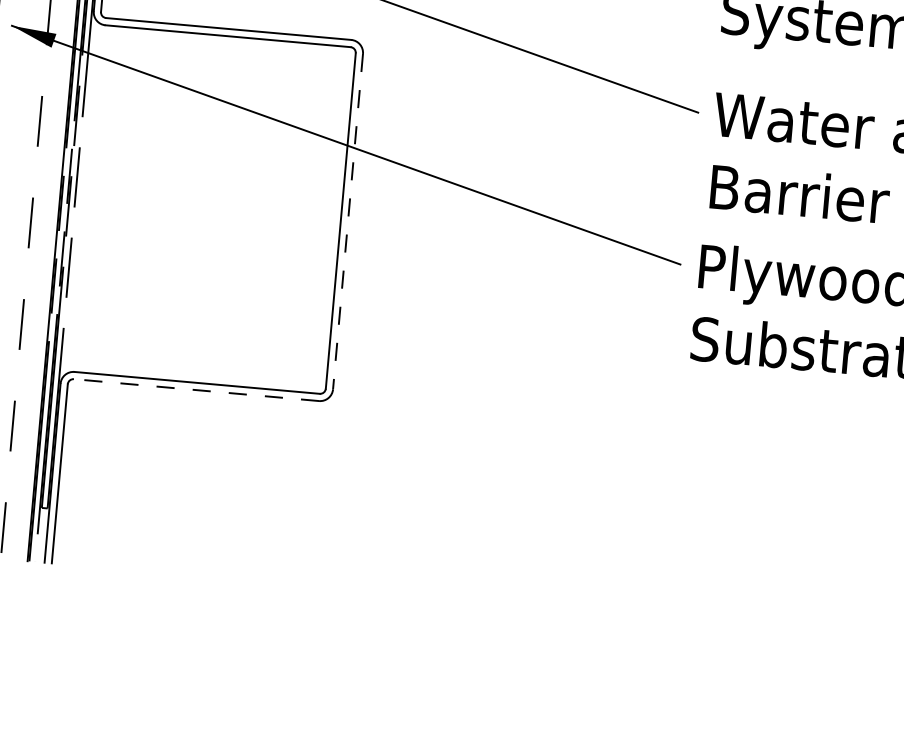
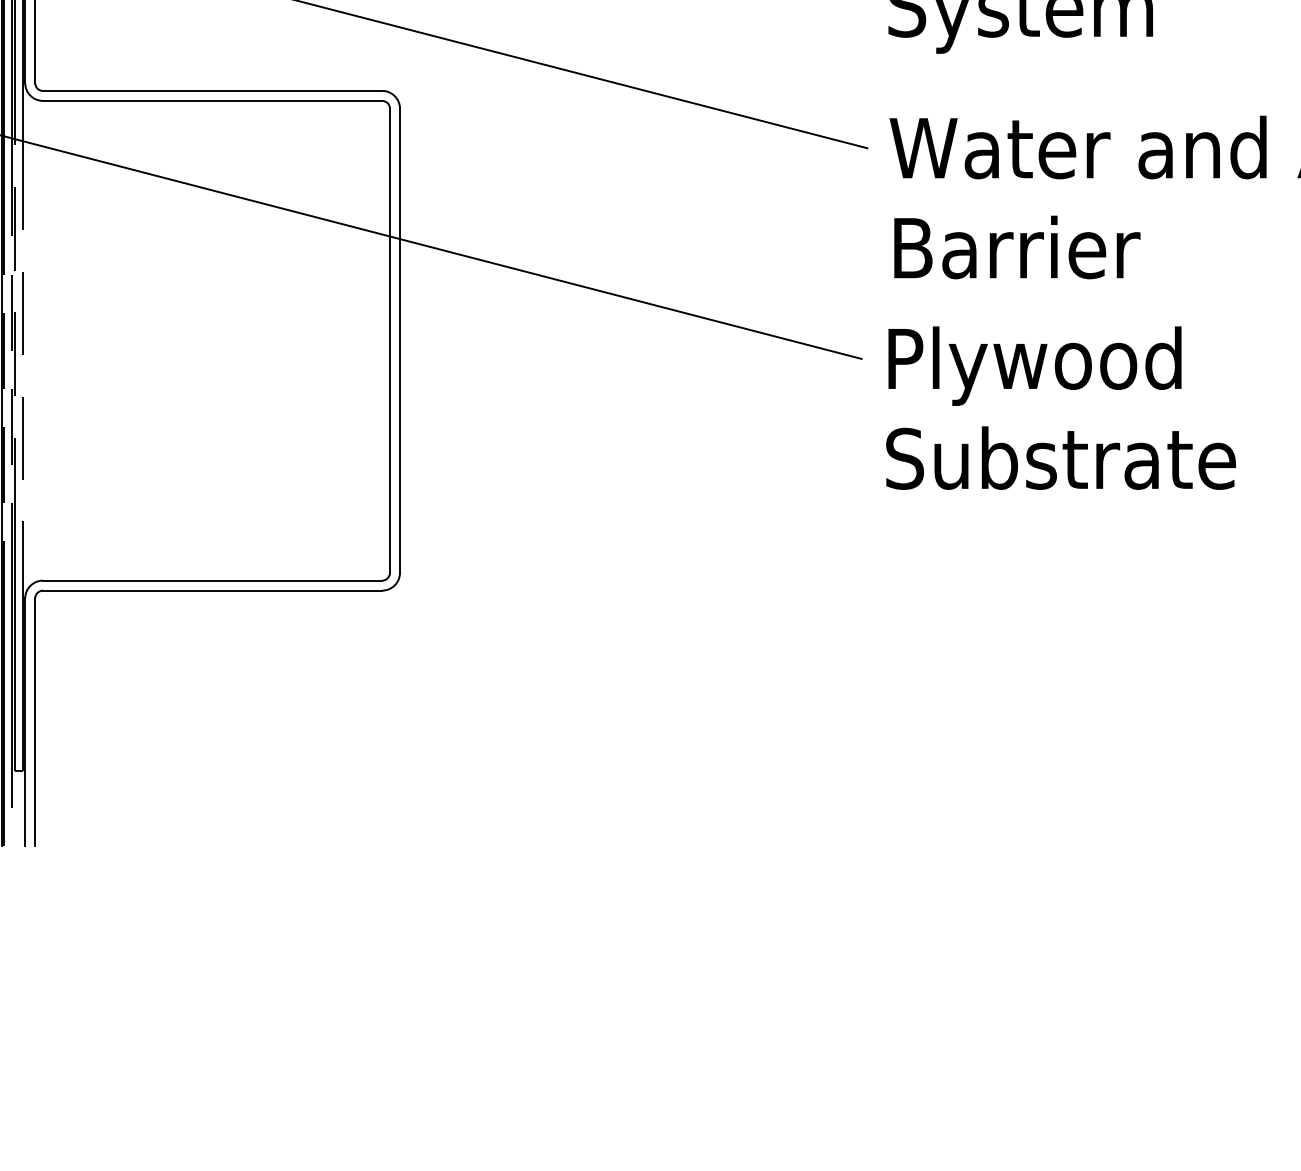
line: (348, 222) -> (400, 341), dashed -> solid
line: (196, 390) -> (212, 590), dashed -> solid

